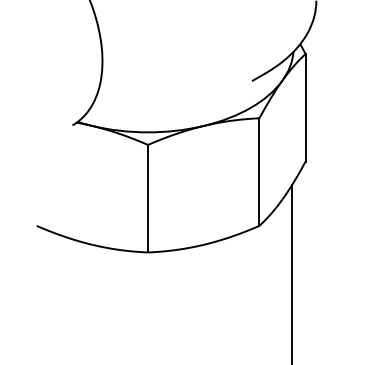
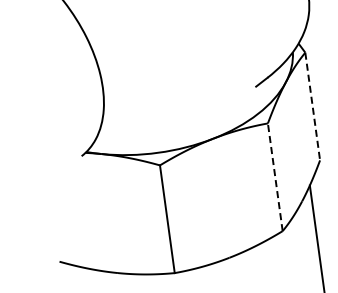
line: (305, 107) -> (312, 106), solid -> dashed
line: (259, 172) -> (275, 177), solid -> dashed

